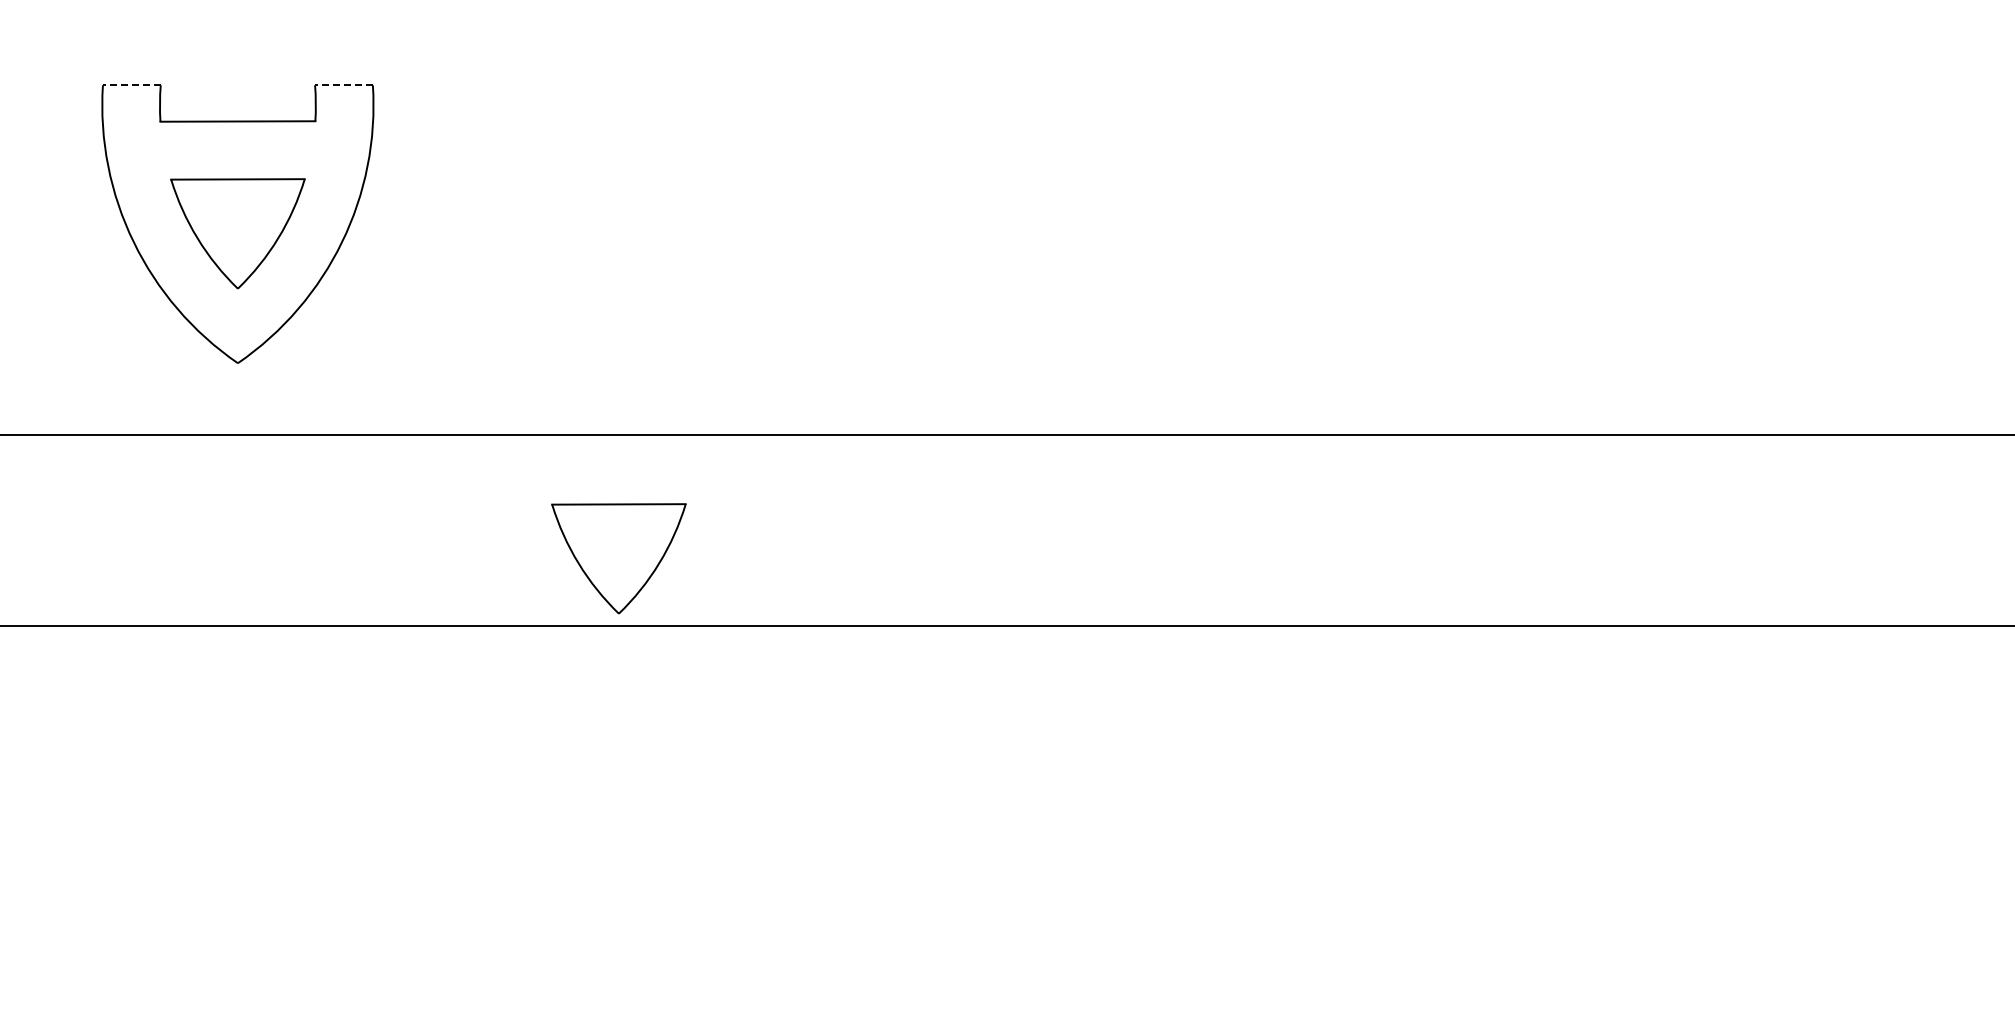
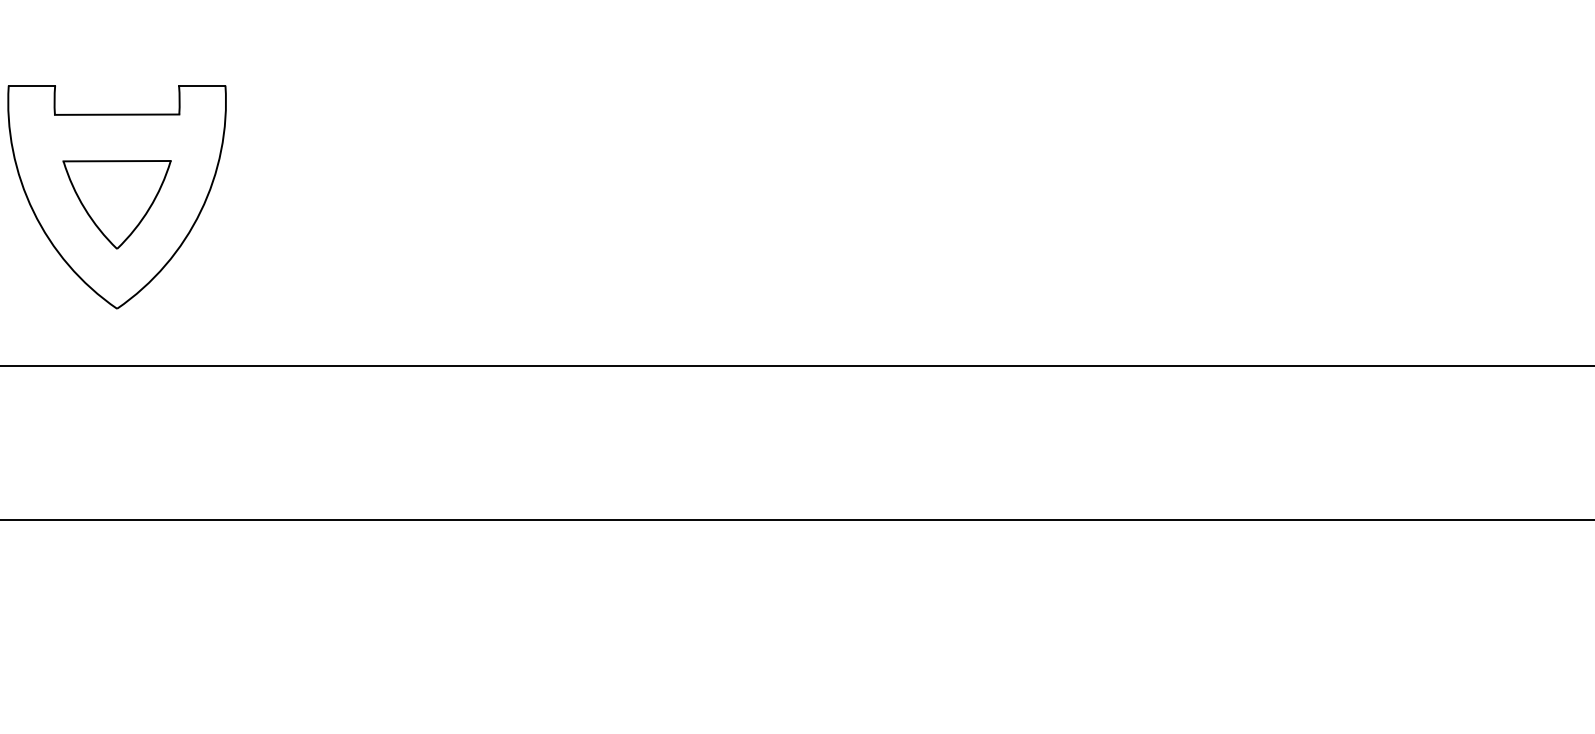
line: (131, 85) -> (31, 85), dashed -> solid
line: (343, 85) -> (201, 85), dashed -> solid
part: (618, 558) -> (422, 465), removed

